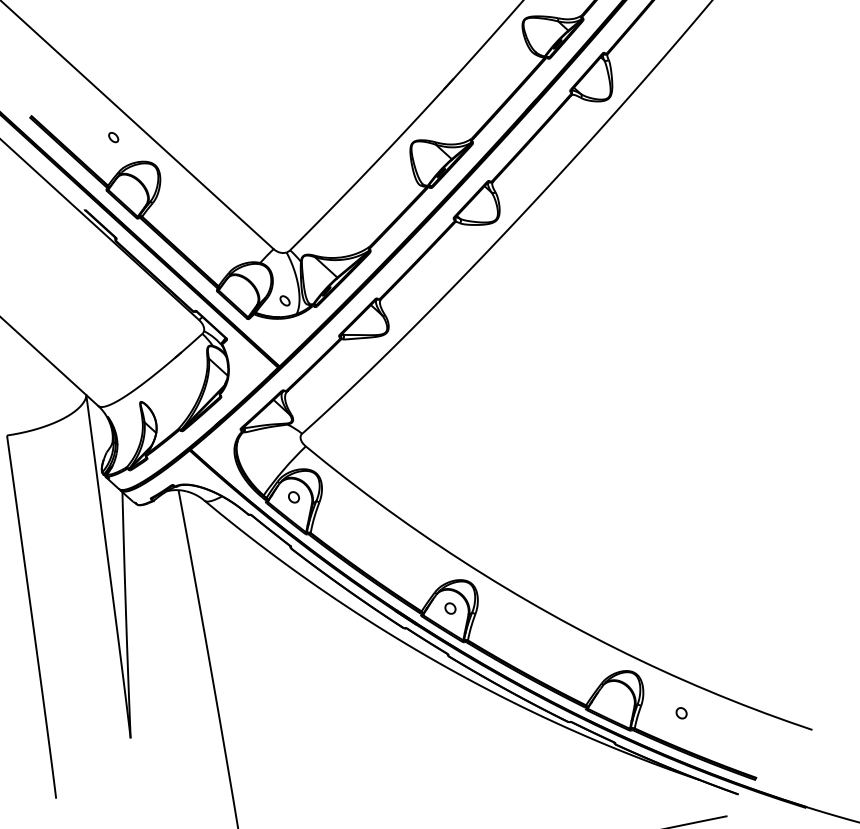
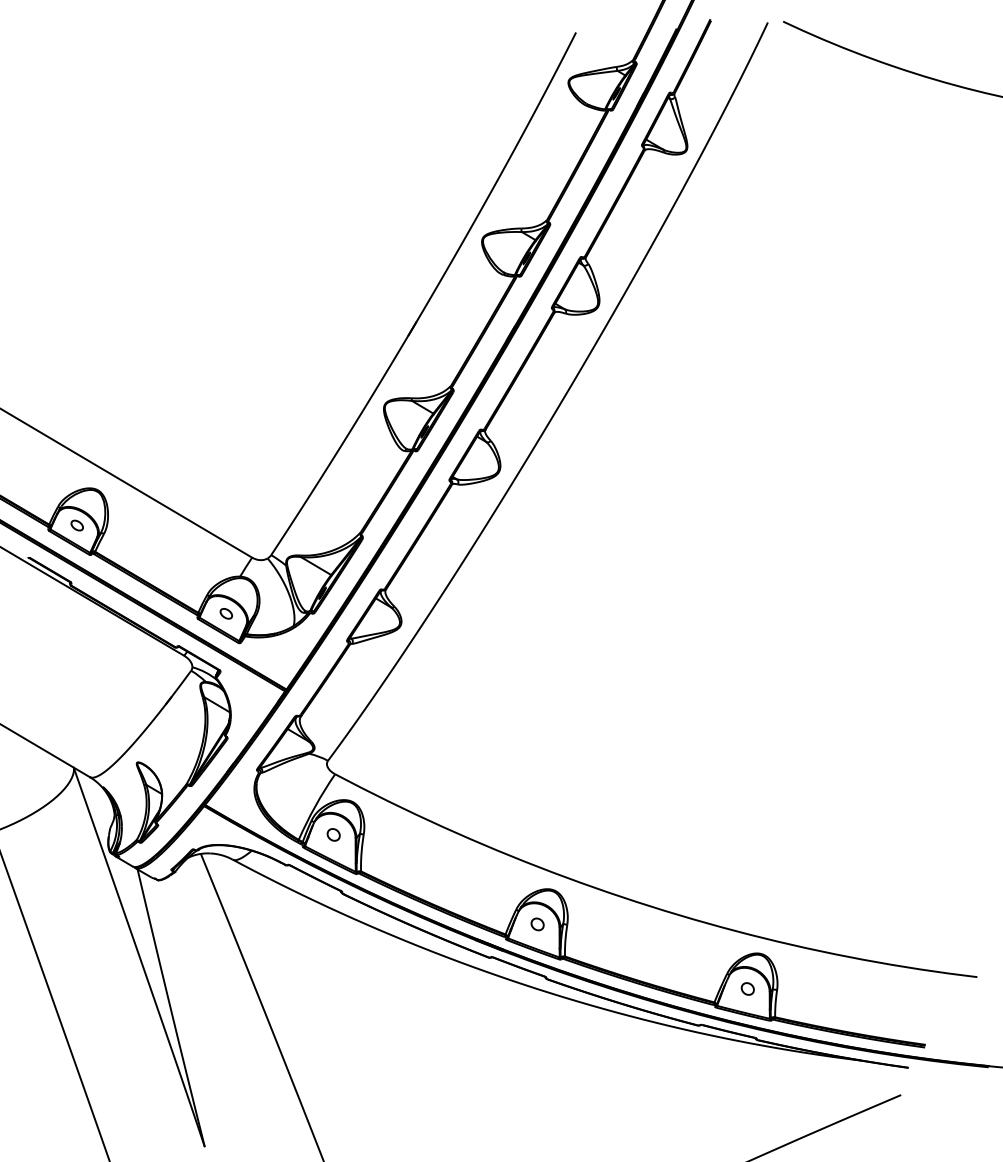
part: (113, 137) -> (76, 525), moved
part: (284, 300) -> (225, 613), moved
part: (681, 712) -> (747, 988), moved

